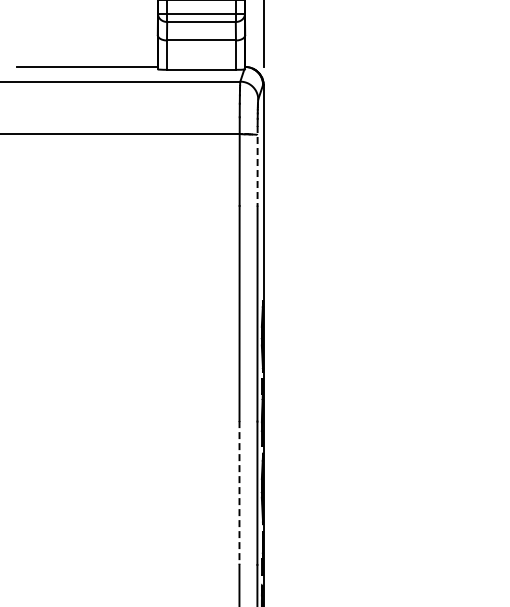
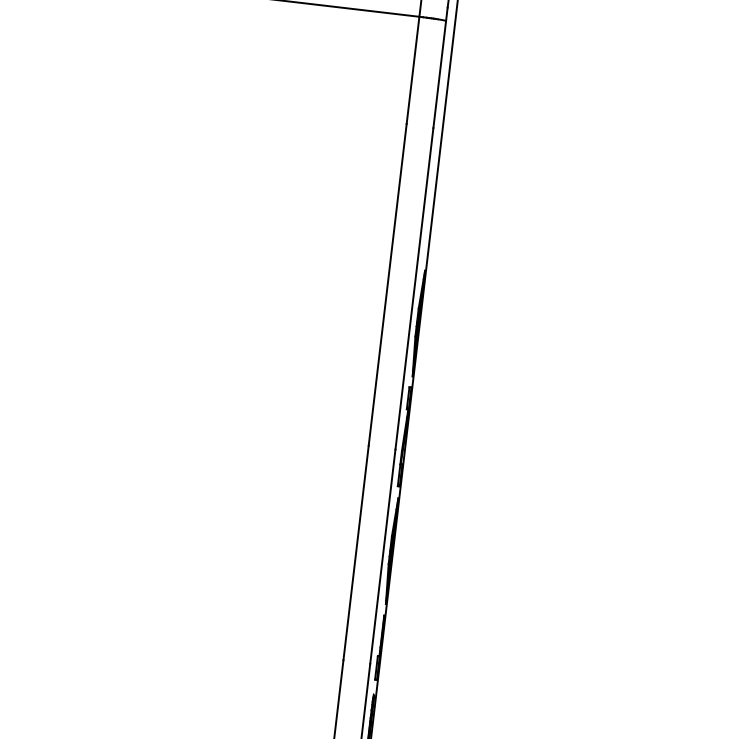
line: (257, 166) -> (440, 68), dashed -> solid
line: (239, 492) -> (356, 552), dashed -> solid

